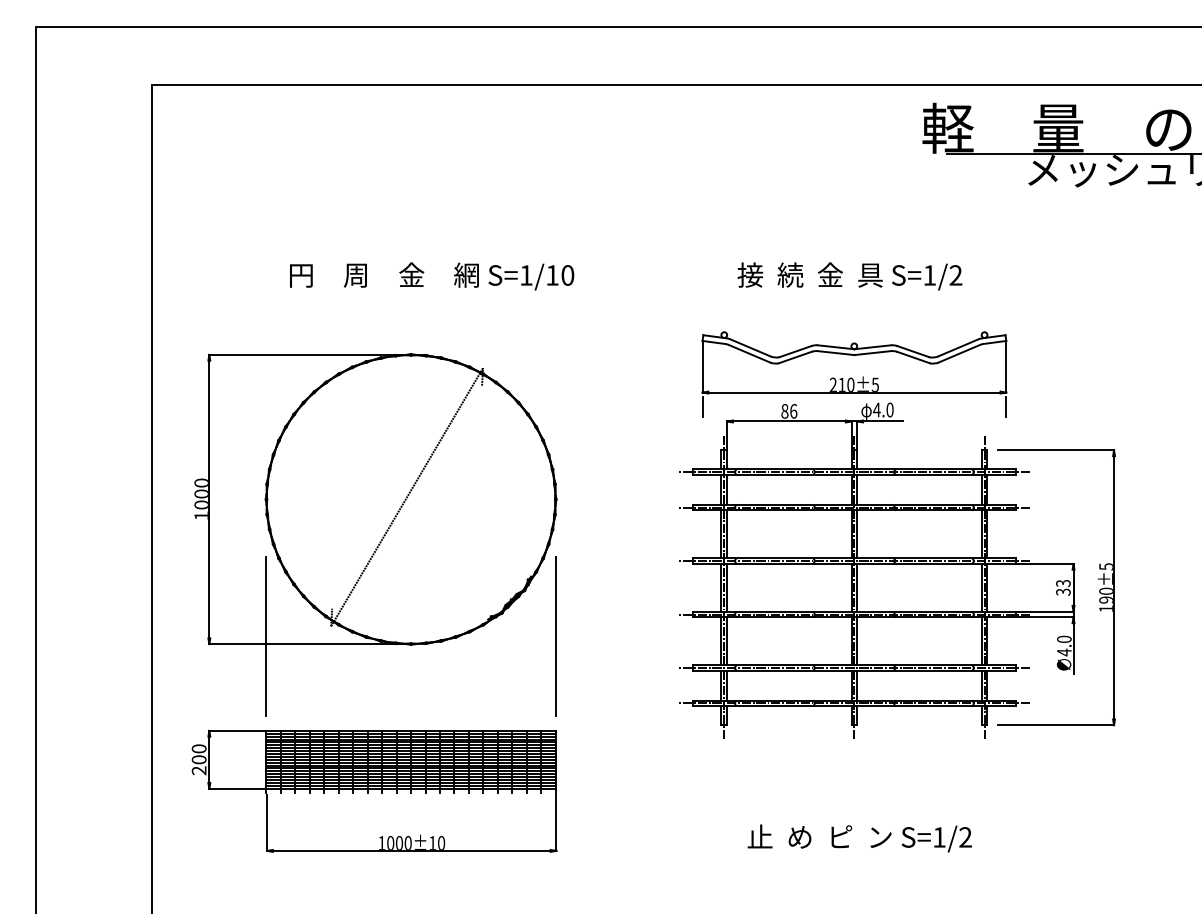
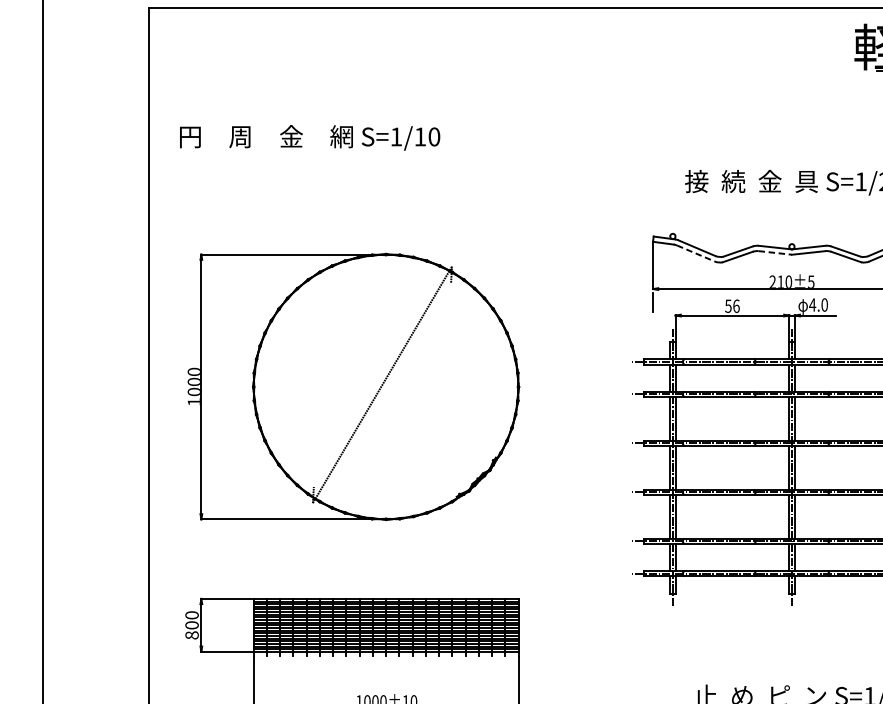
text: (432, 276) -> (310, 137), moved
line: (749, 353) -> (695, 253), solid -> dashed
line: (836, 353) -> (775, 253), solid -> dashed
text: (784, 411) -> (728, 306), 86 -> 56
line: (266, 636) -> (253, 512), removed
line: (555, 636) -> (518, 512), removed
text: (198, 770) -> (191, 635), 200 -> 800

